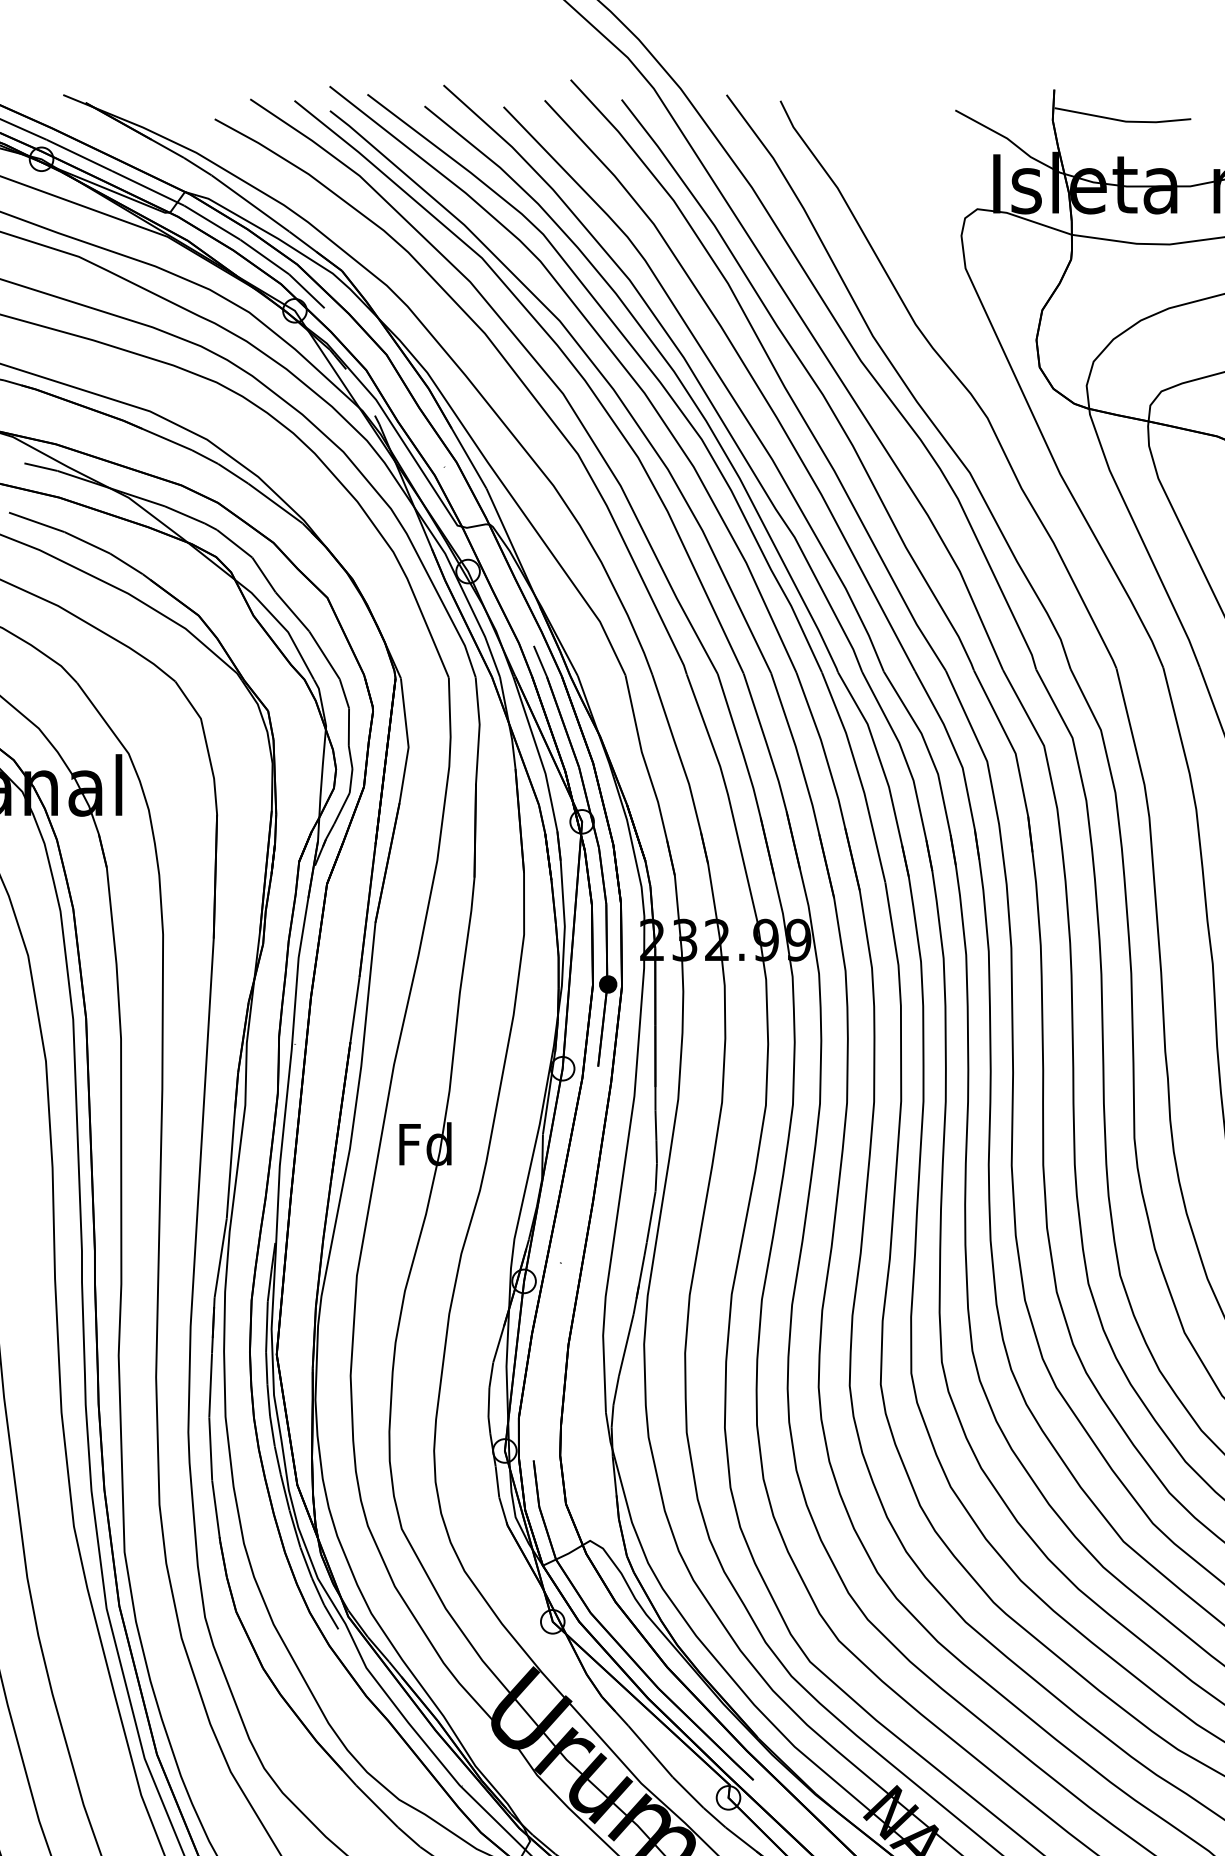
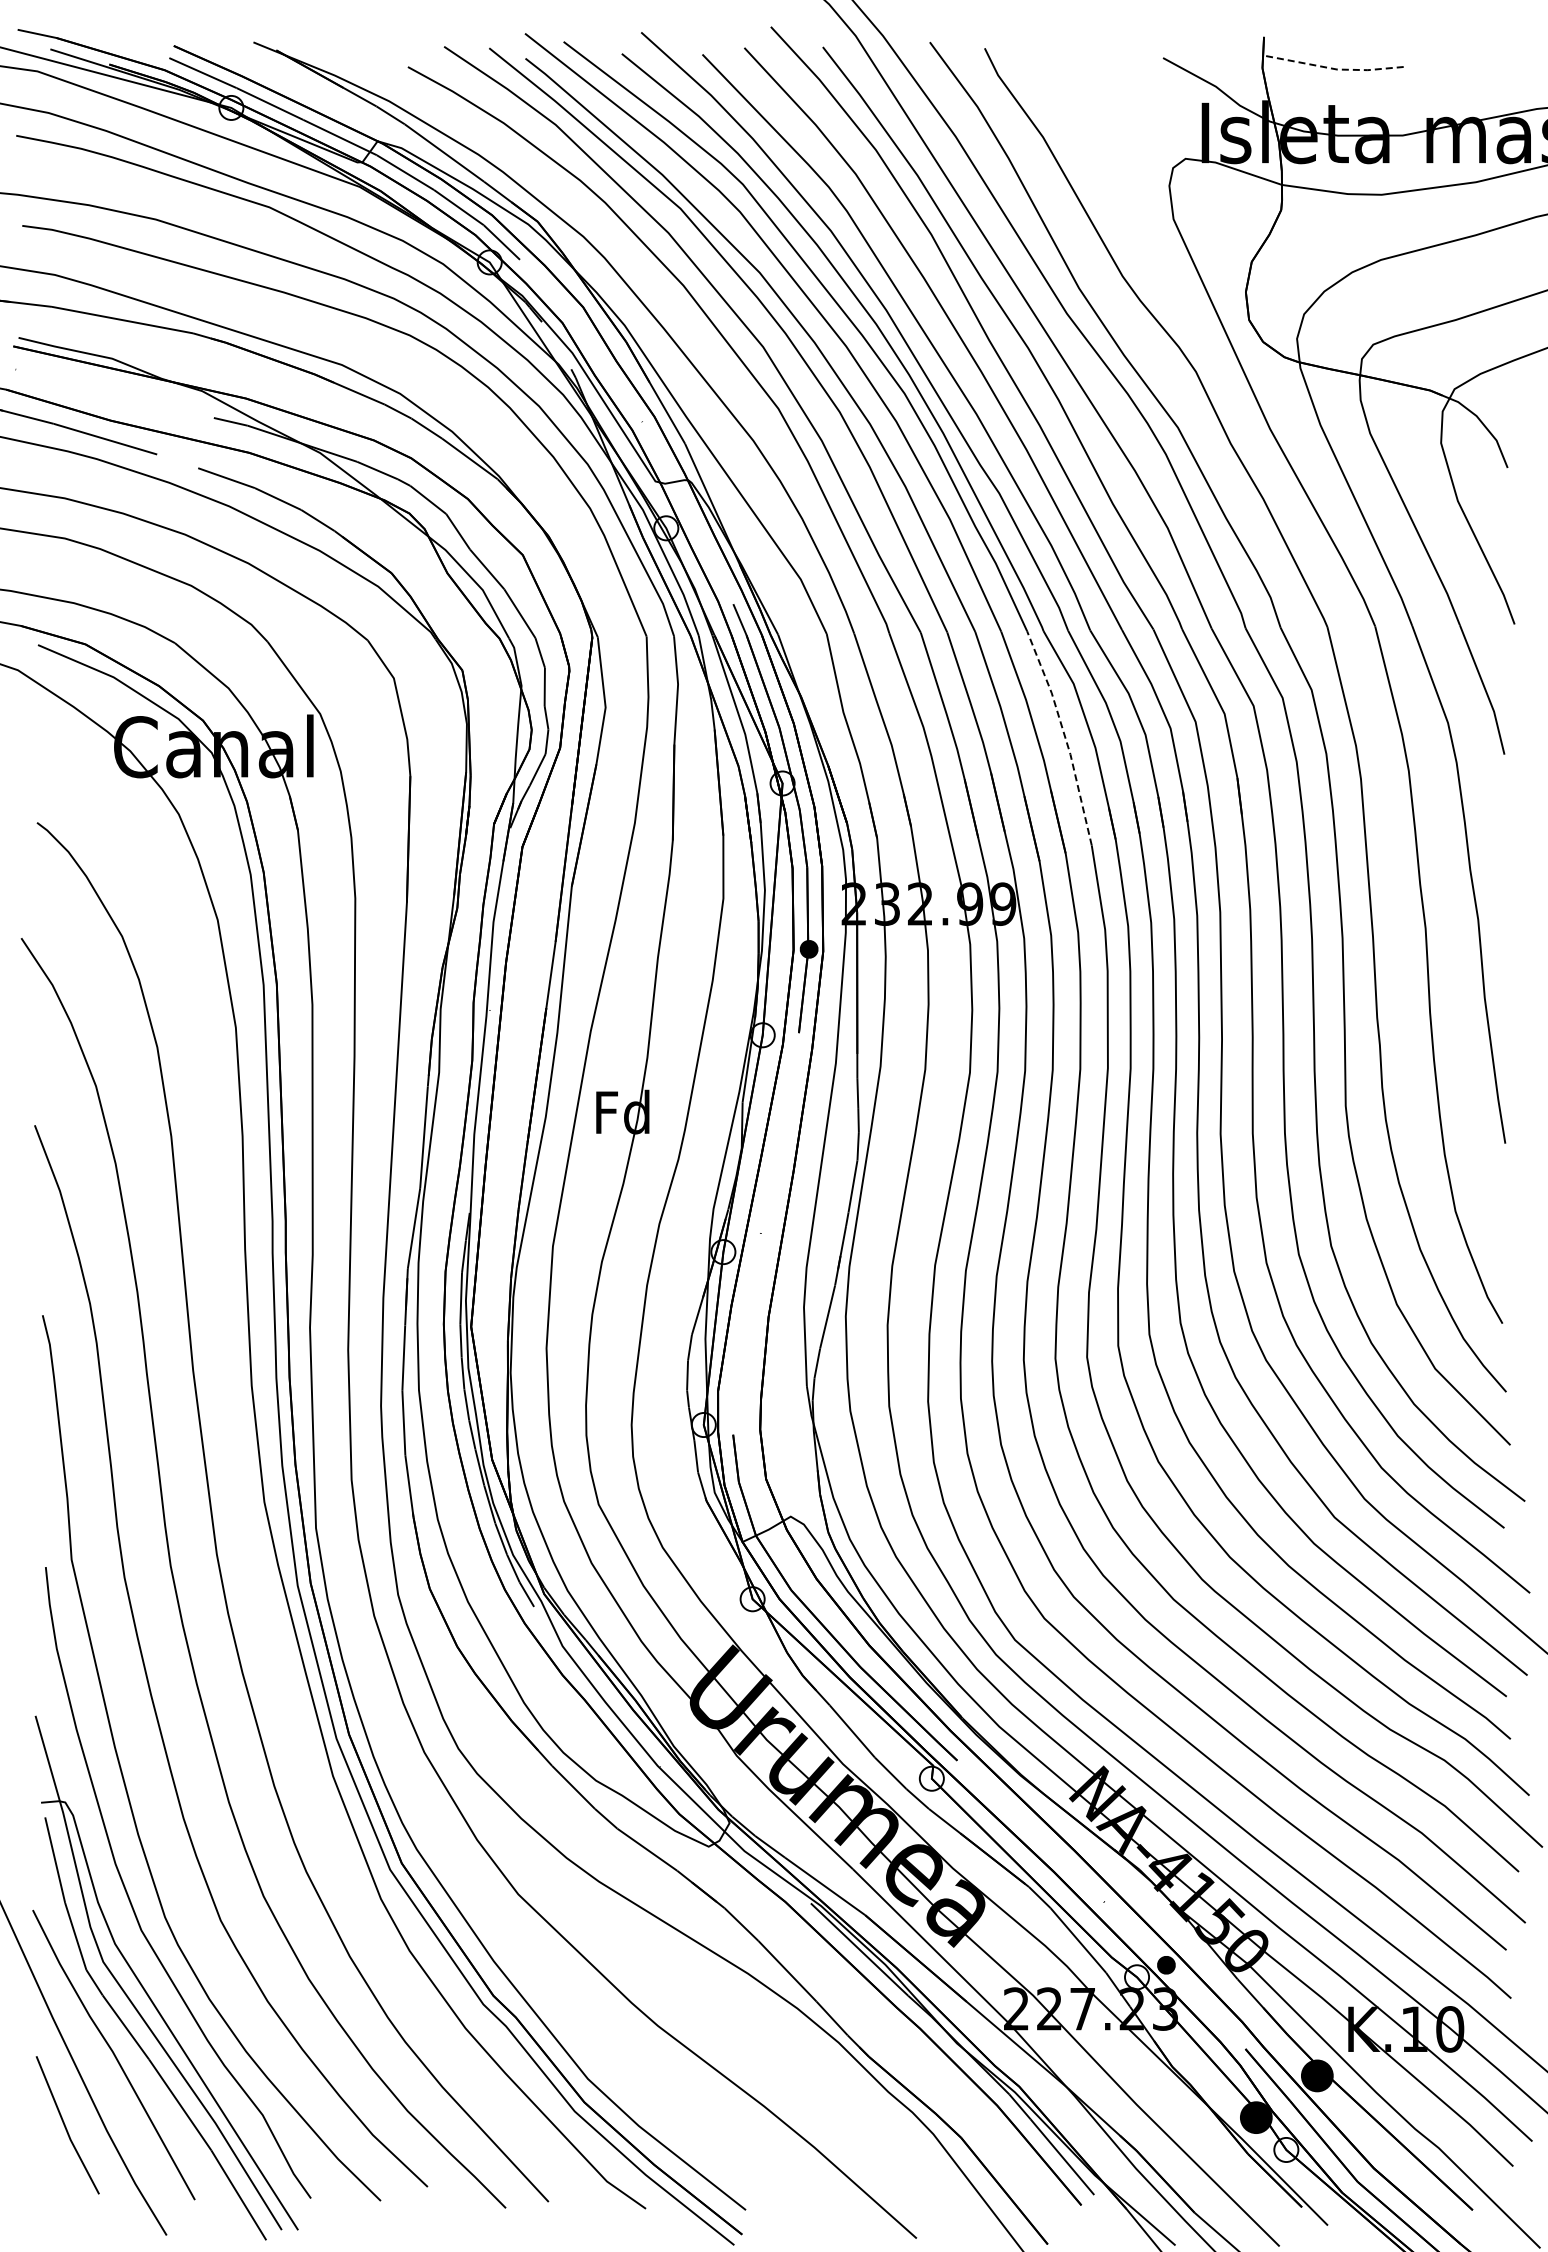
line: (1124, 121) -> (1335, 69), solid -> dashed
line: (858, 775) -> (1064, 736), solid -> dashed

